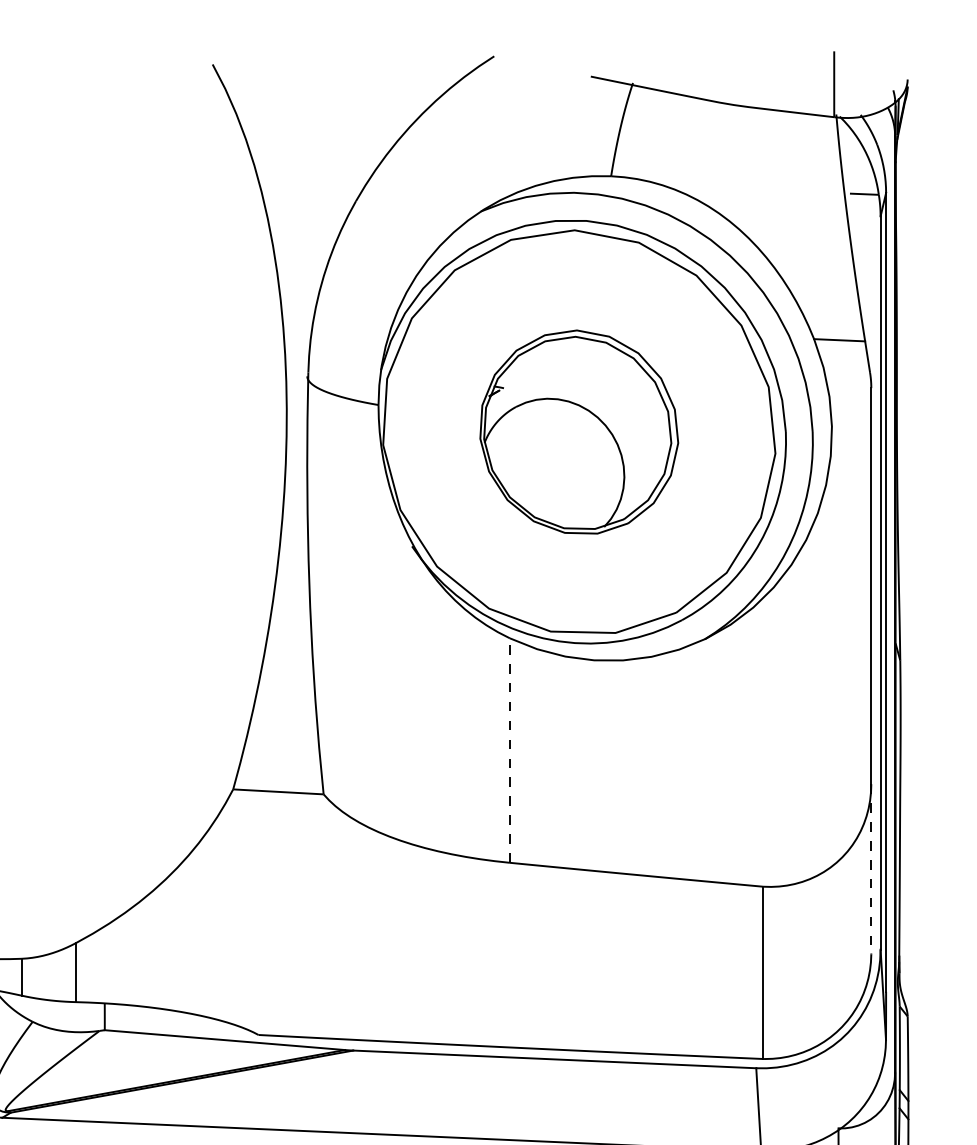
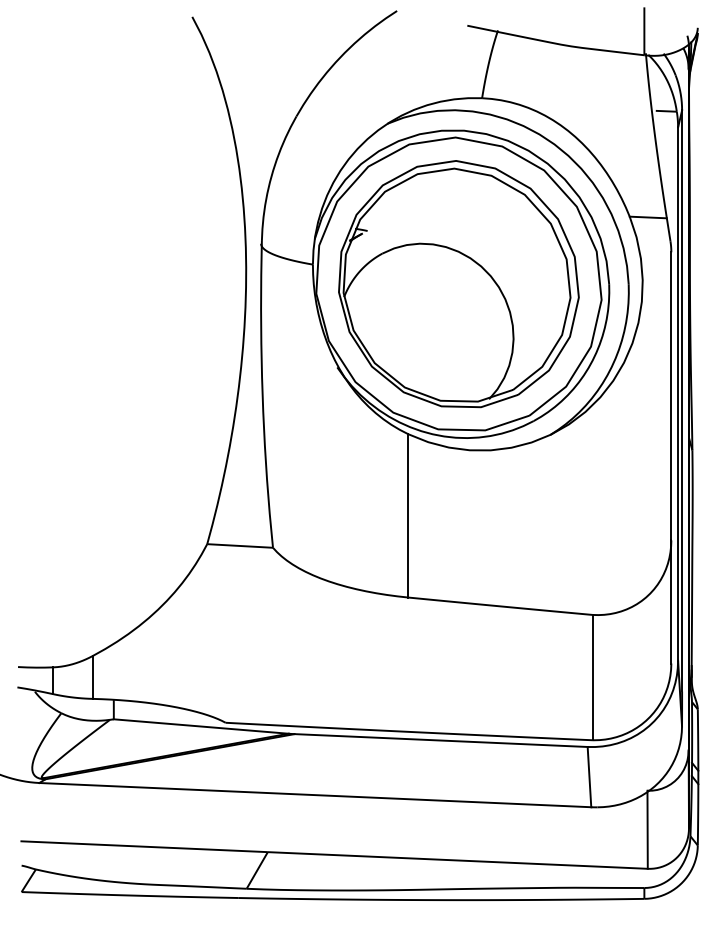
part: (578, 432) -> (458, 284), size x1.67
line: (509, 749) -> (408, 515), dashed -> solid
line: (871, 868) -> (671, 601), dashed -> solid

